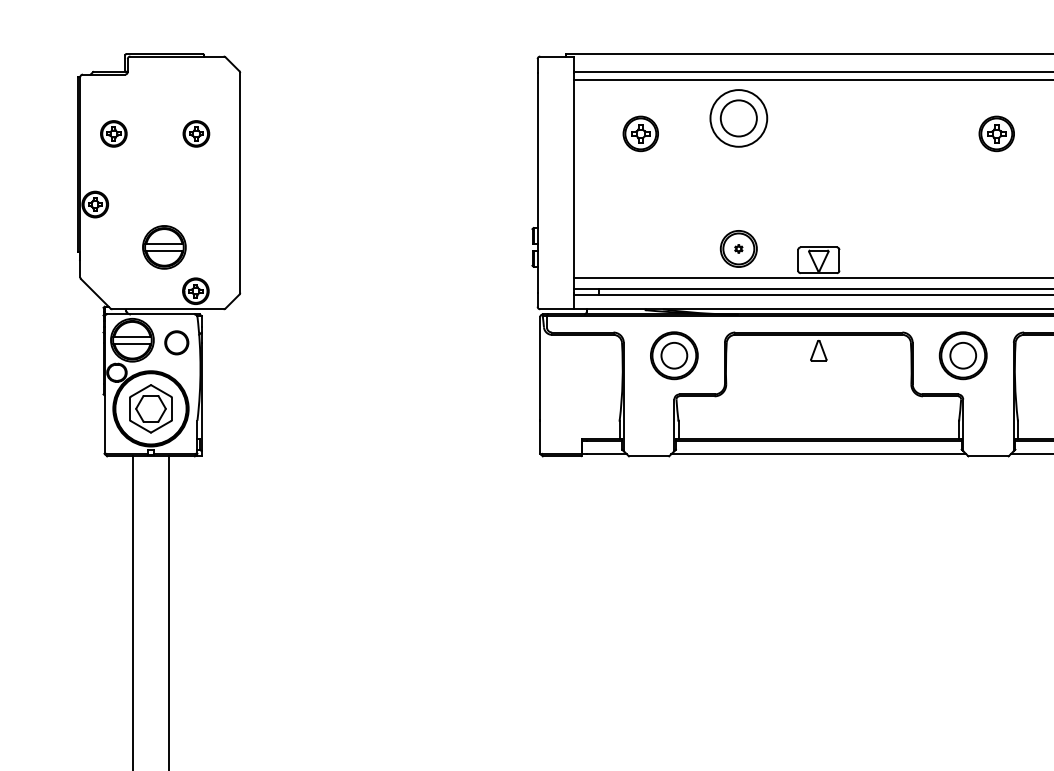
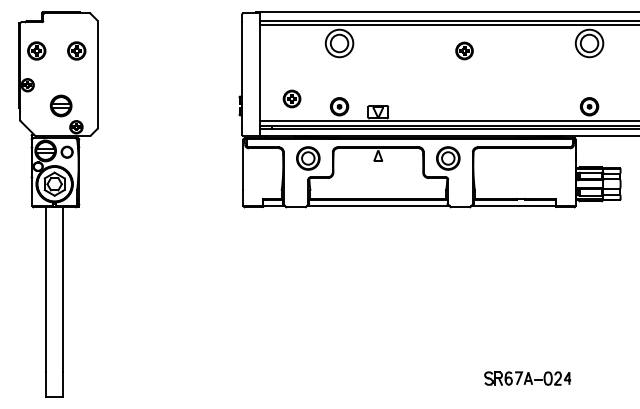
part: (113, 132) -> (36, 50), size x1.4
part: (195, 132) -> (76, 50), size x1.4
part: (639, 132) -> (291, 98), moved

